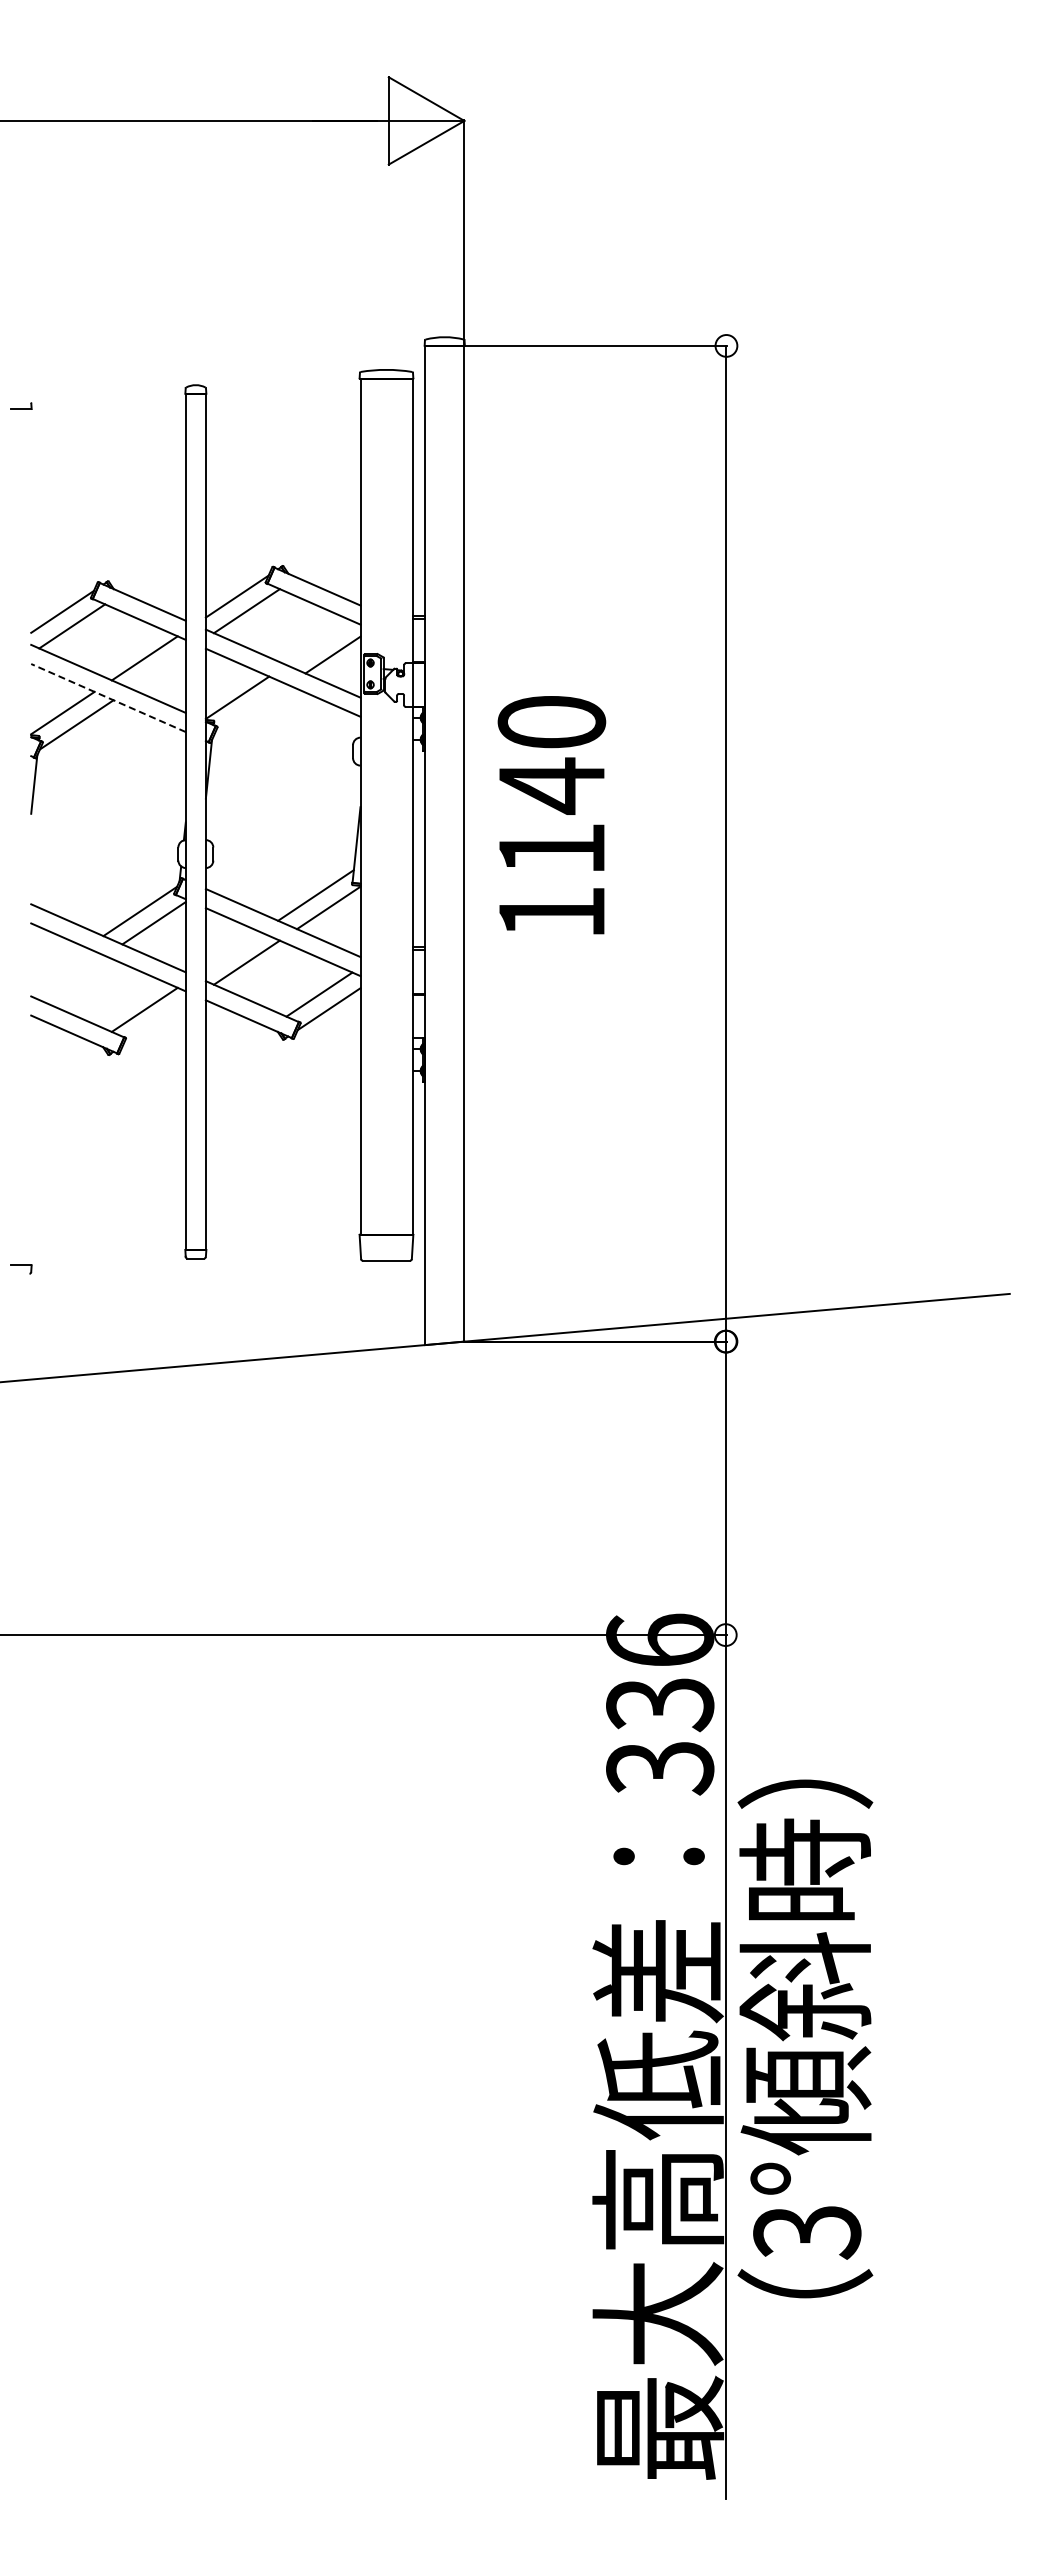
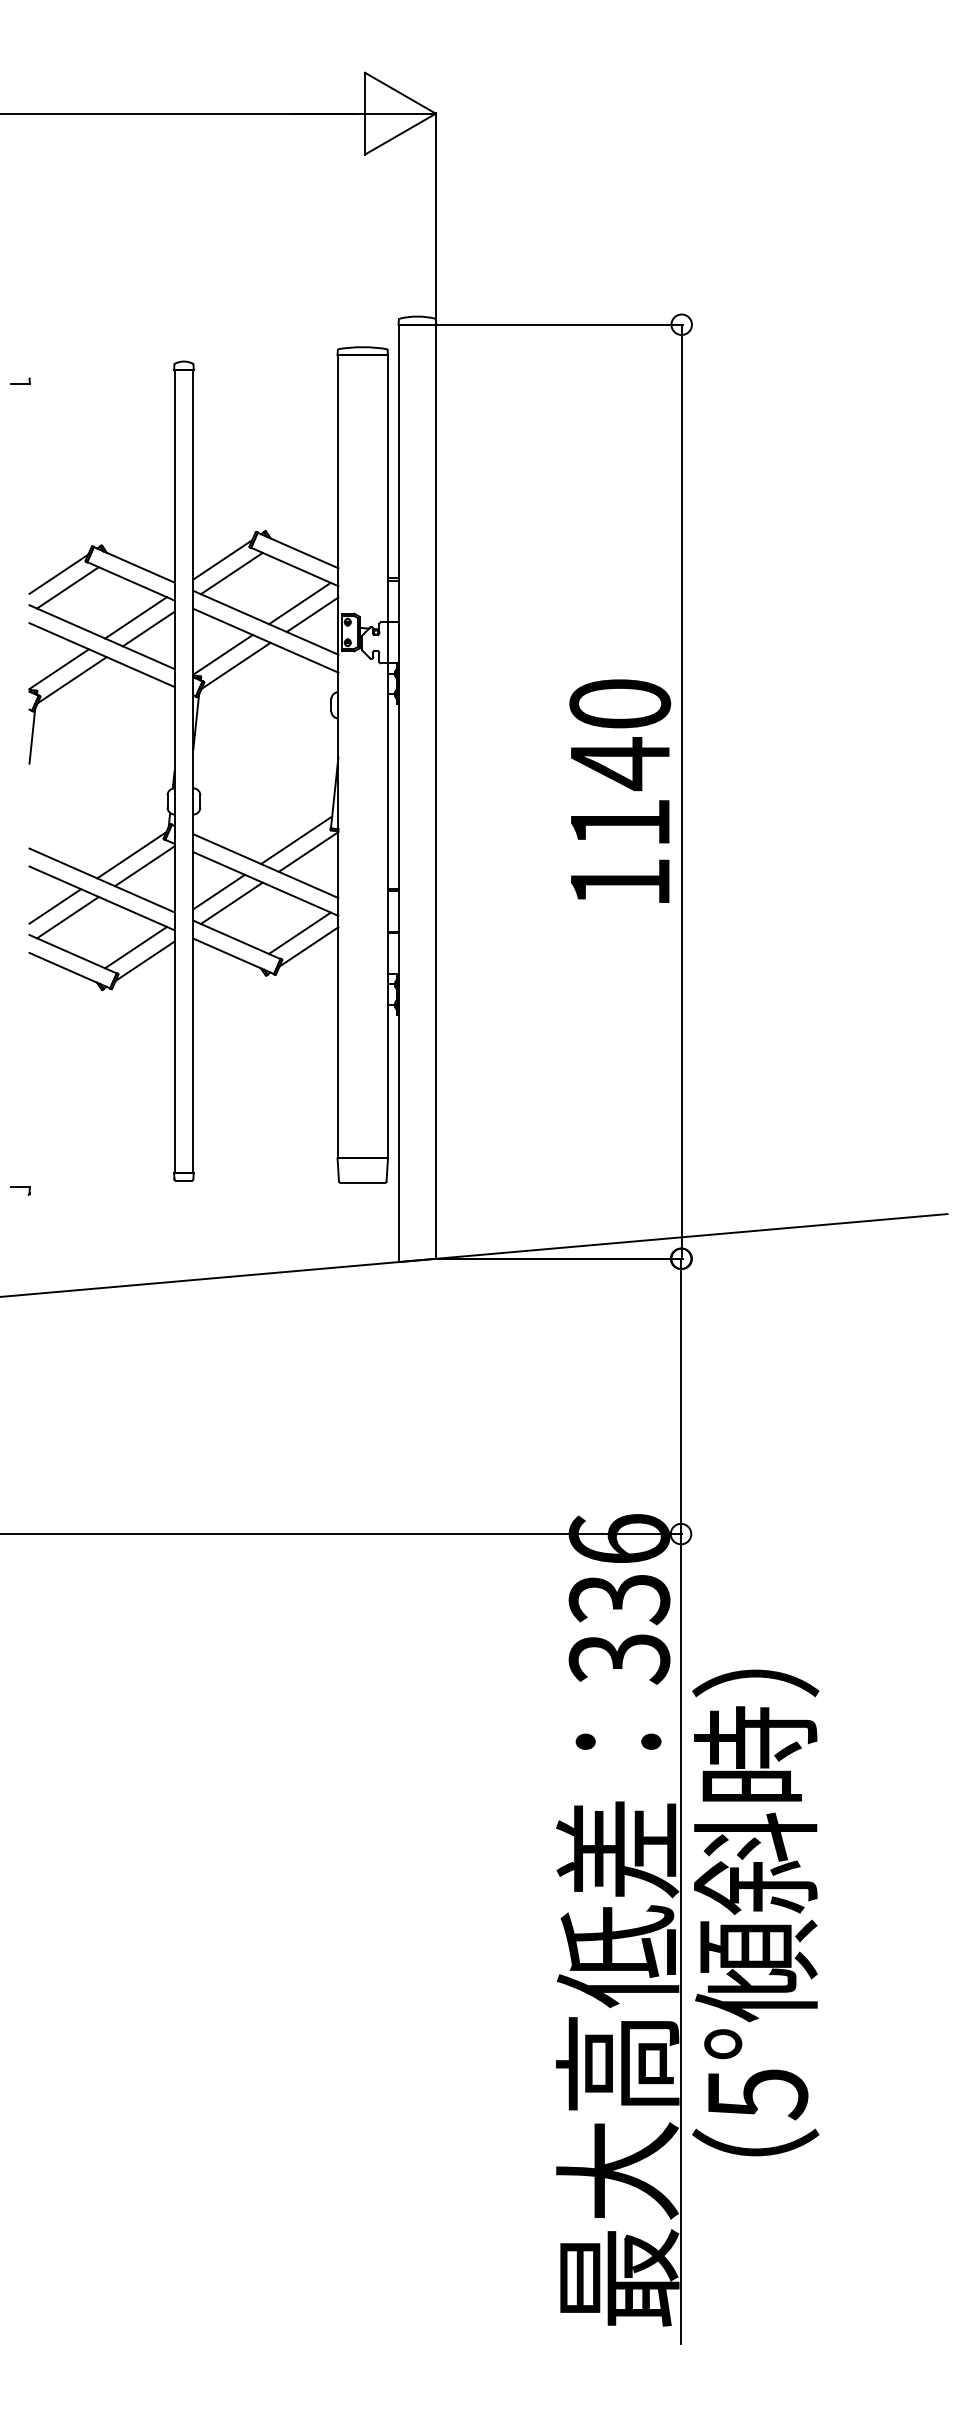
line: (319, 643) -> (299, 603), added
line: (157, 669) -> (147, 628), added
line: (108, 697) -> (102, 654), dashed -> solid
line: (251, 709) -> (236, 665), added
text: (551, 815) -> (619, 791), moved
line: (232, 950) -> (218, 891), added
line: (58, 965) -> (55, 905), added
line: (72, 977) -> (68, 917), added
line: (154, 1024) -> (145, 961), added
text: (807, 2233) -> (757, 2095), 3° -> 5°

